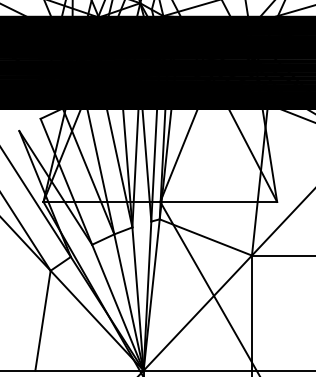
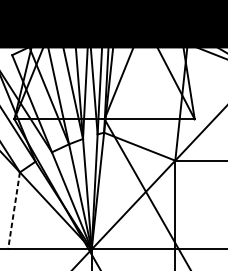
line: (43, 320) -> (14, 210), solid -> dashed

